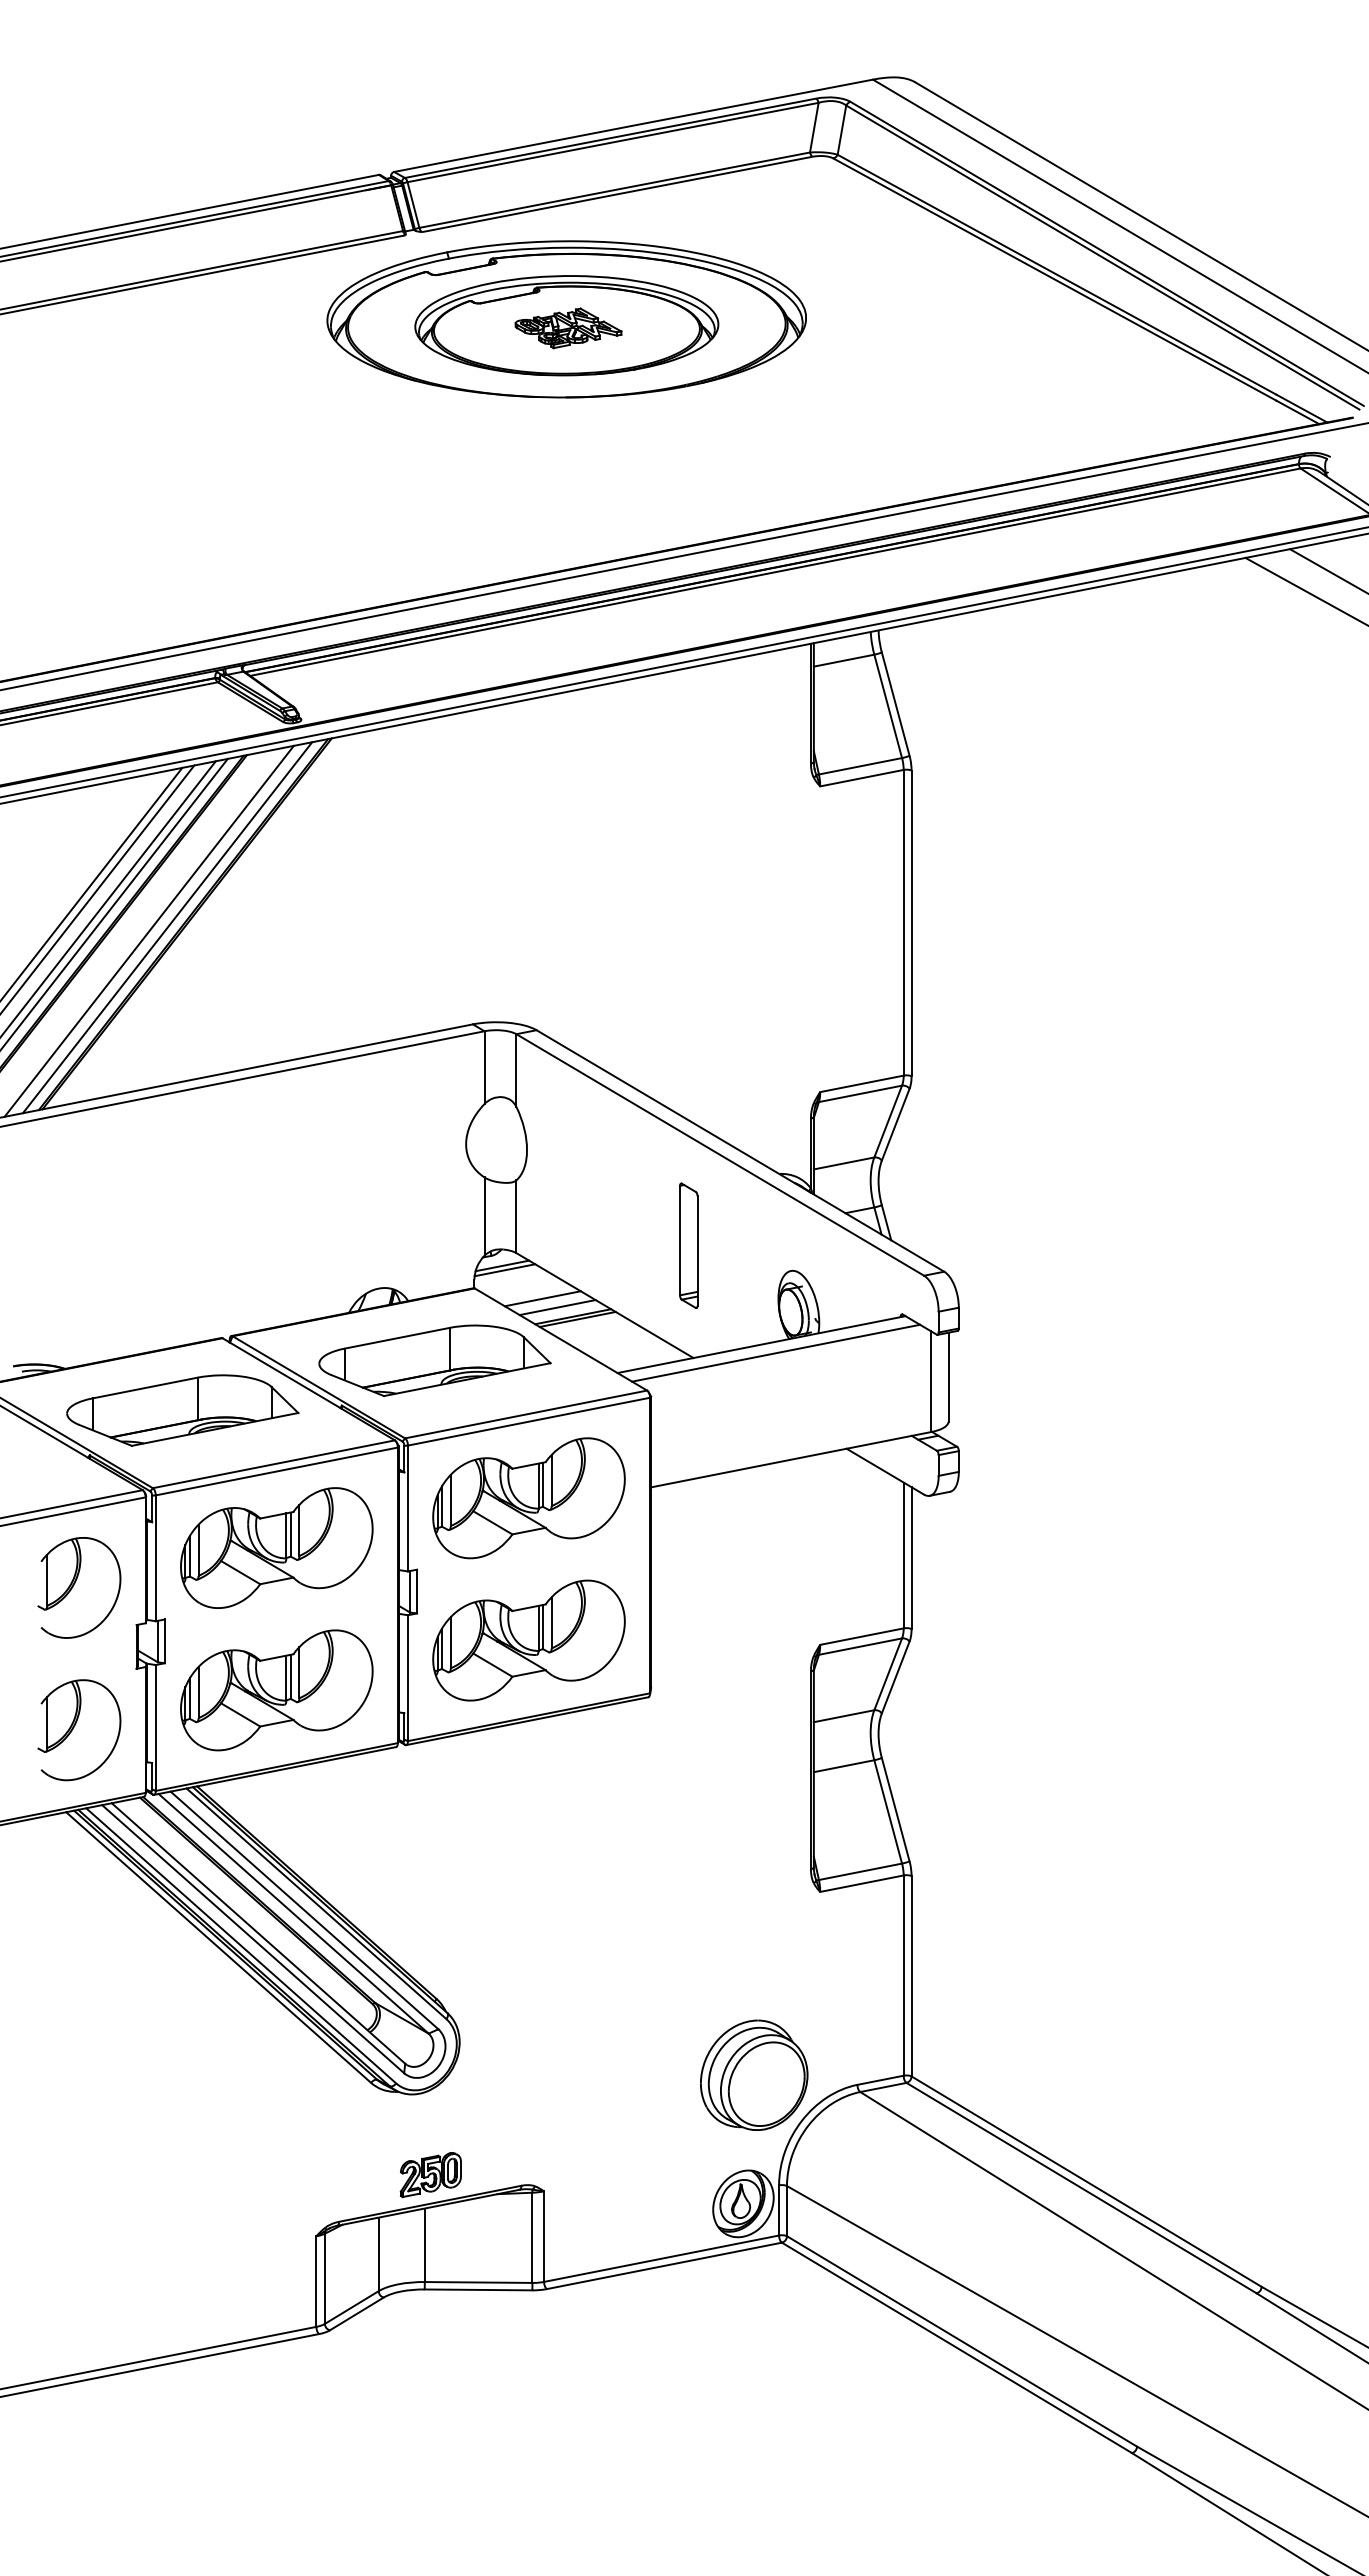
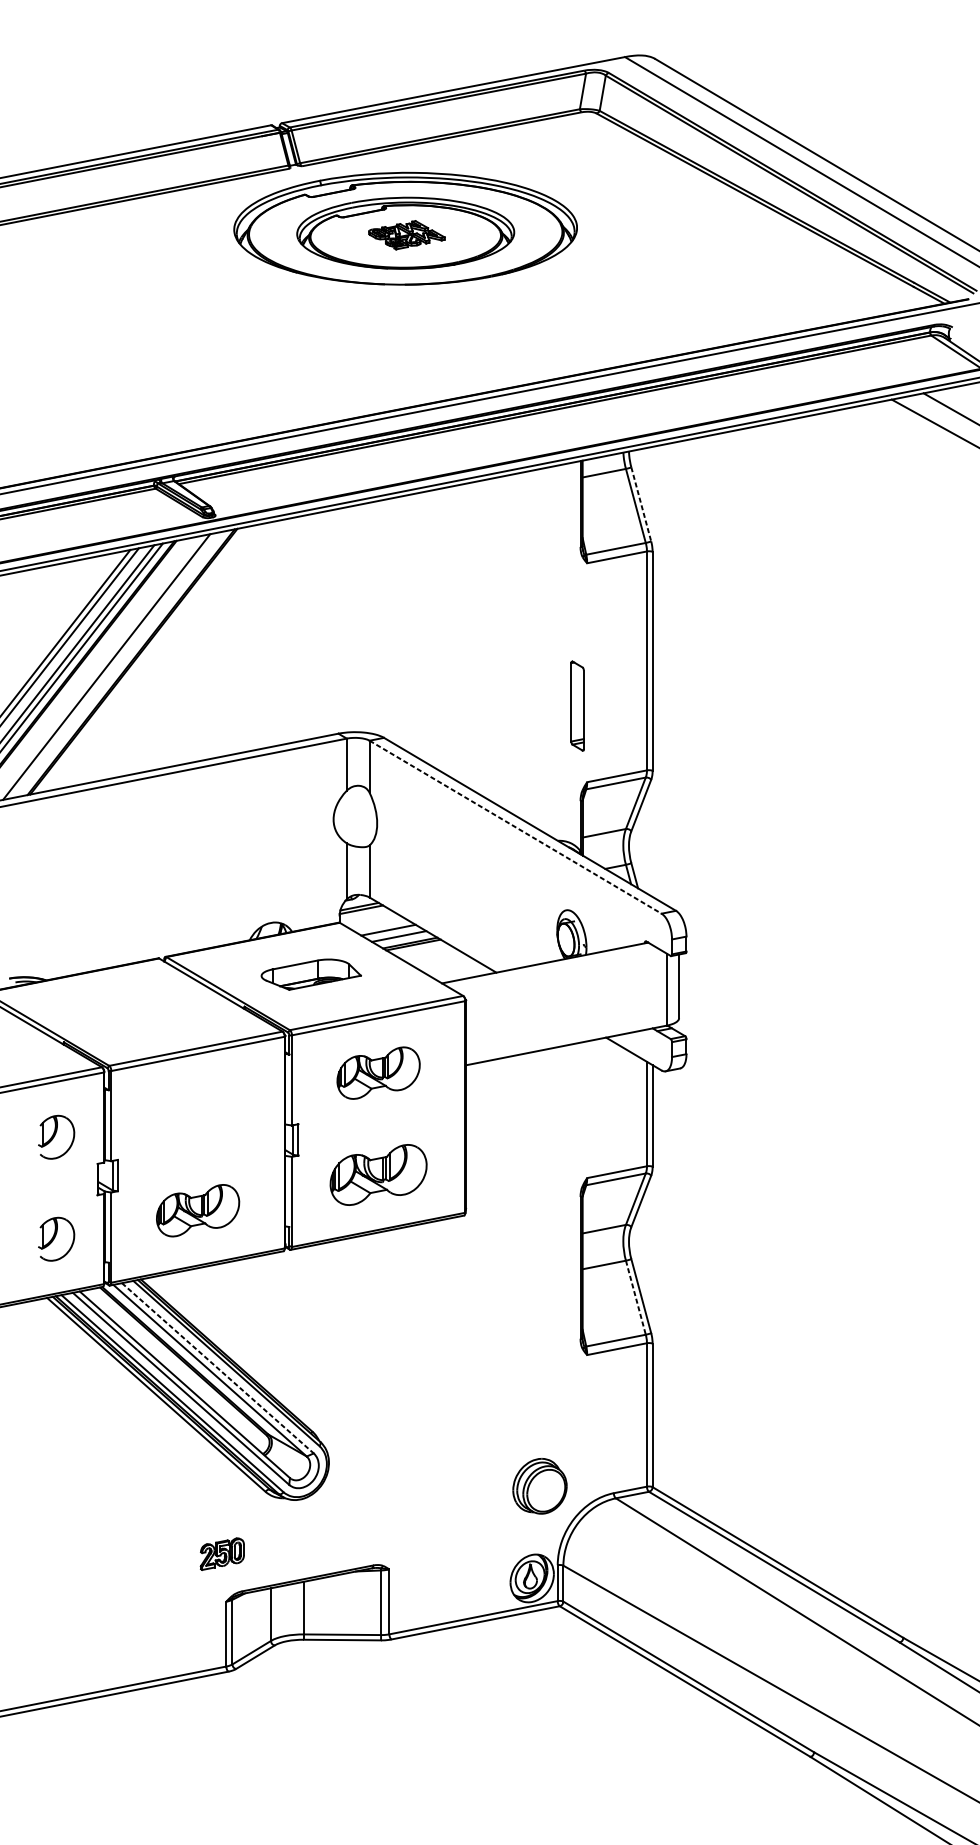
line: (895, 704) -> (641, 504), solid -> dashed
line: (167, 927) -> (119, 664), removed
line: (720, 1154) -> (515, 826), solid -> dashed
part: (688, 1245) -> (577, 705), moved
line: (776, 1352) -> (555, 968), removed
part: (434, 1360) -> (310, 974), size x0.6
part: (182, 1410) -> (130, 1010), removed
part: (528, 1498) -> (378, 1073), size x0.6
part: (276, 1547) -> (197, 1108), removed
part: (79, 1587) -> (56, 1137), size x0.6
part: (528, 1640) -> (378, 1174), size x0.7
part: (276, 1690) -> (197, 1210), size x0.6
part: (79, 1730) -> (56, 1239), size x0.6
line: (888, 1811) -> (636, 1297), solid -> dashed
line: (304, 1910) -> (217, 1368), solid -> dashed
part: (754, 2074) -> (540, 1485), size x0.7
part: (430, 2175) -> (222, 1554), moved

